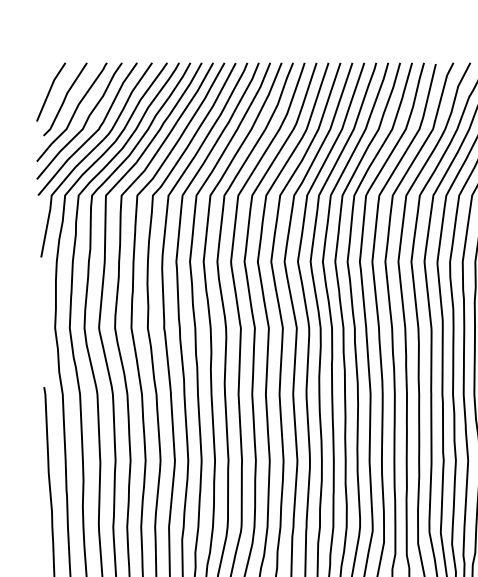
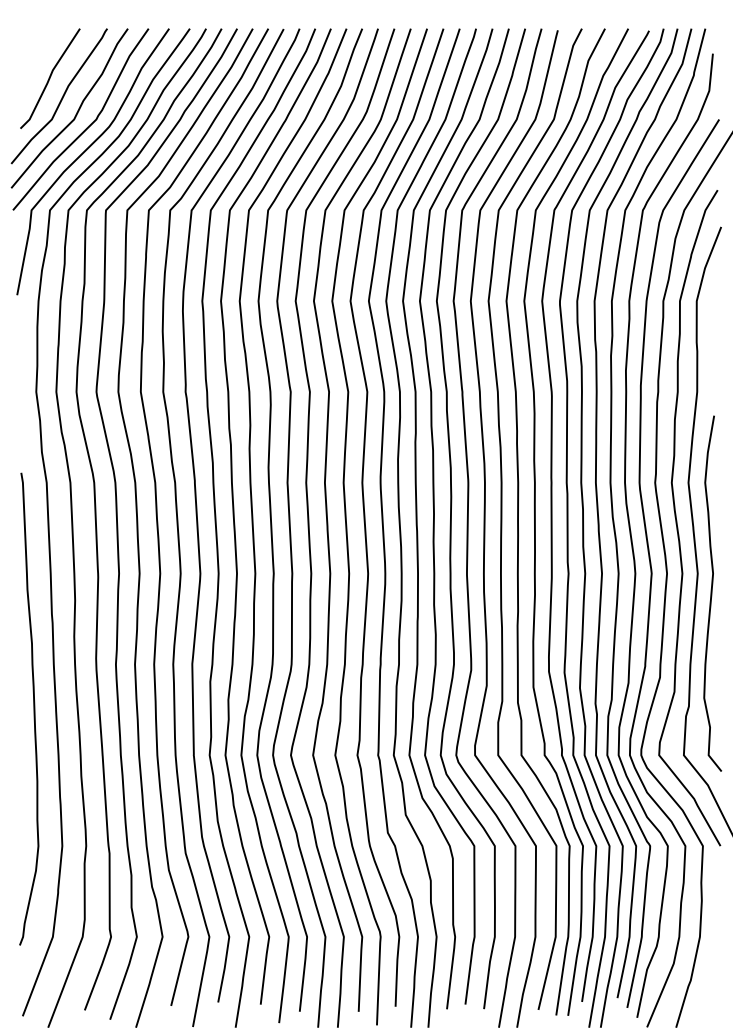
line: (50, 91) -> (29, 68), removed

